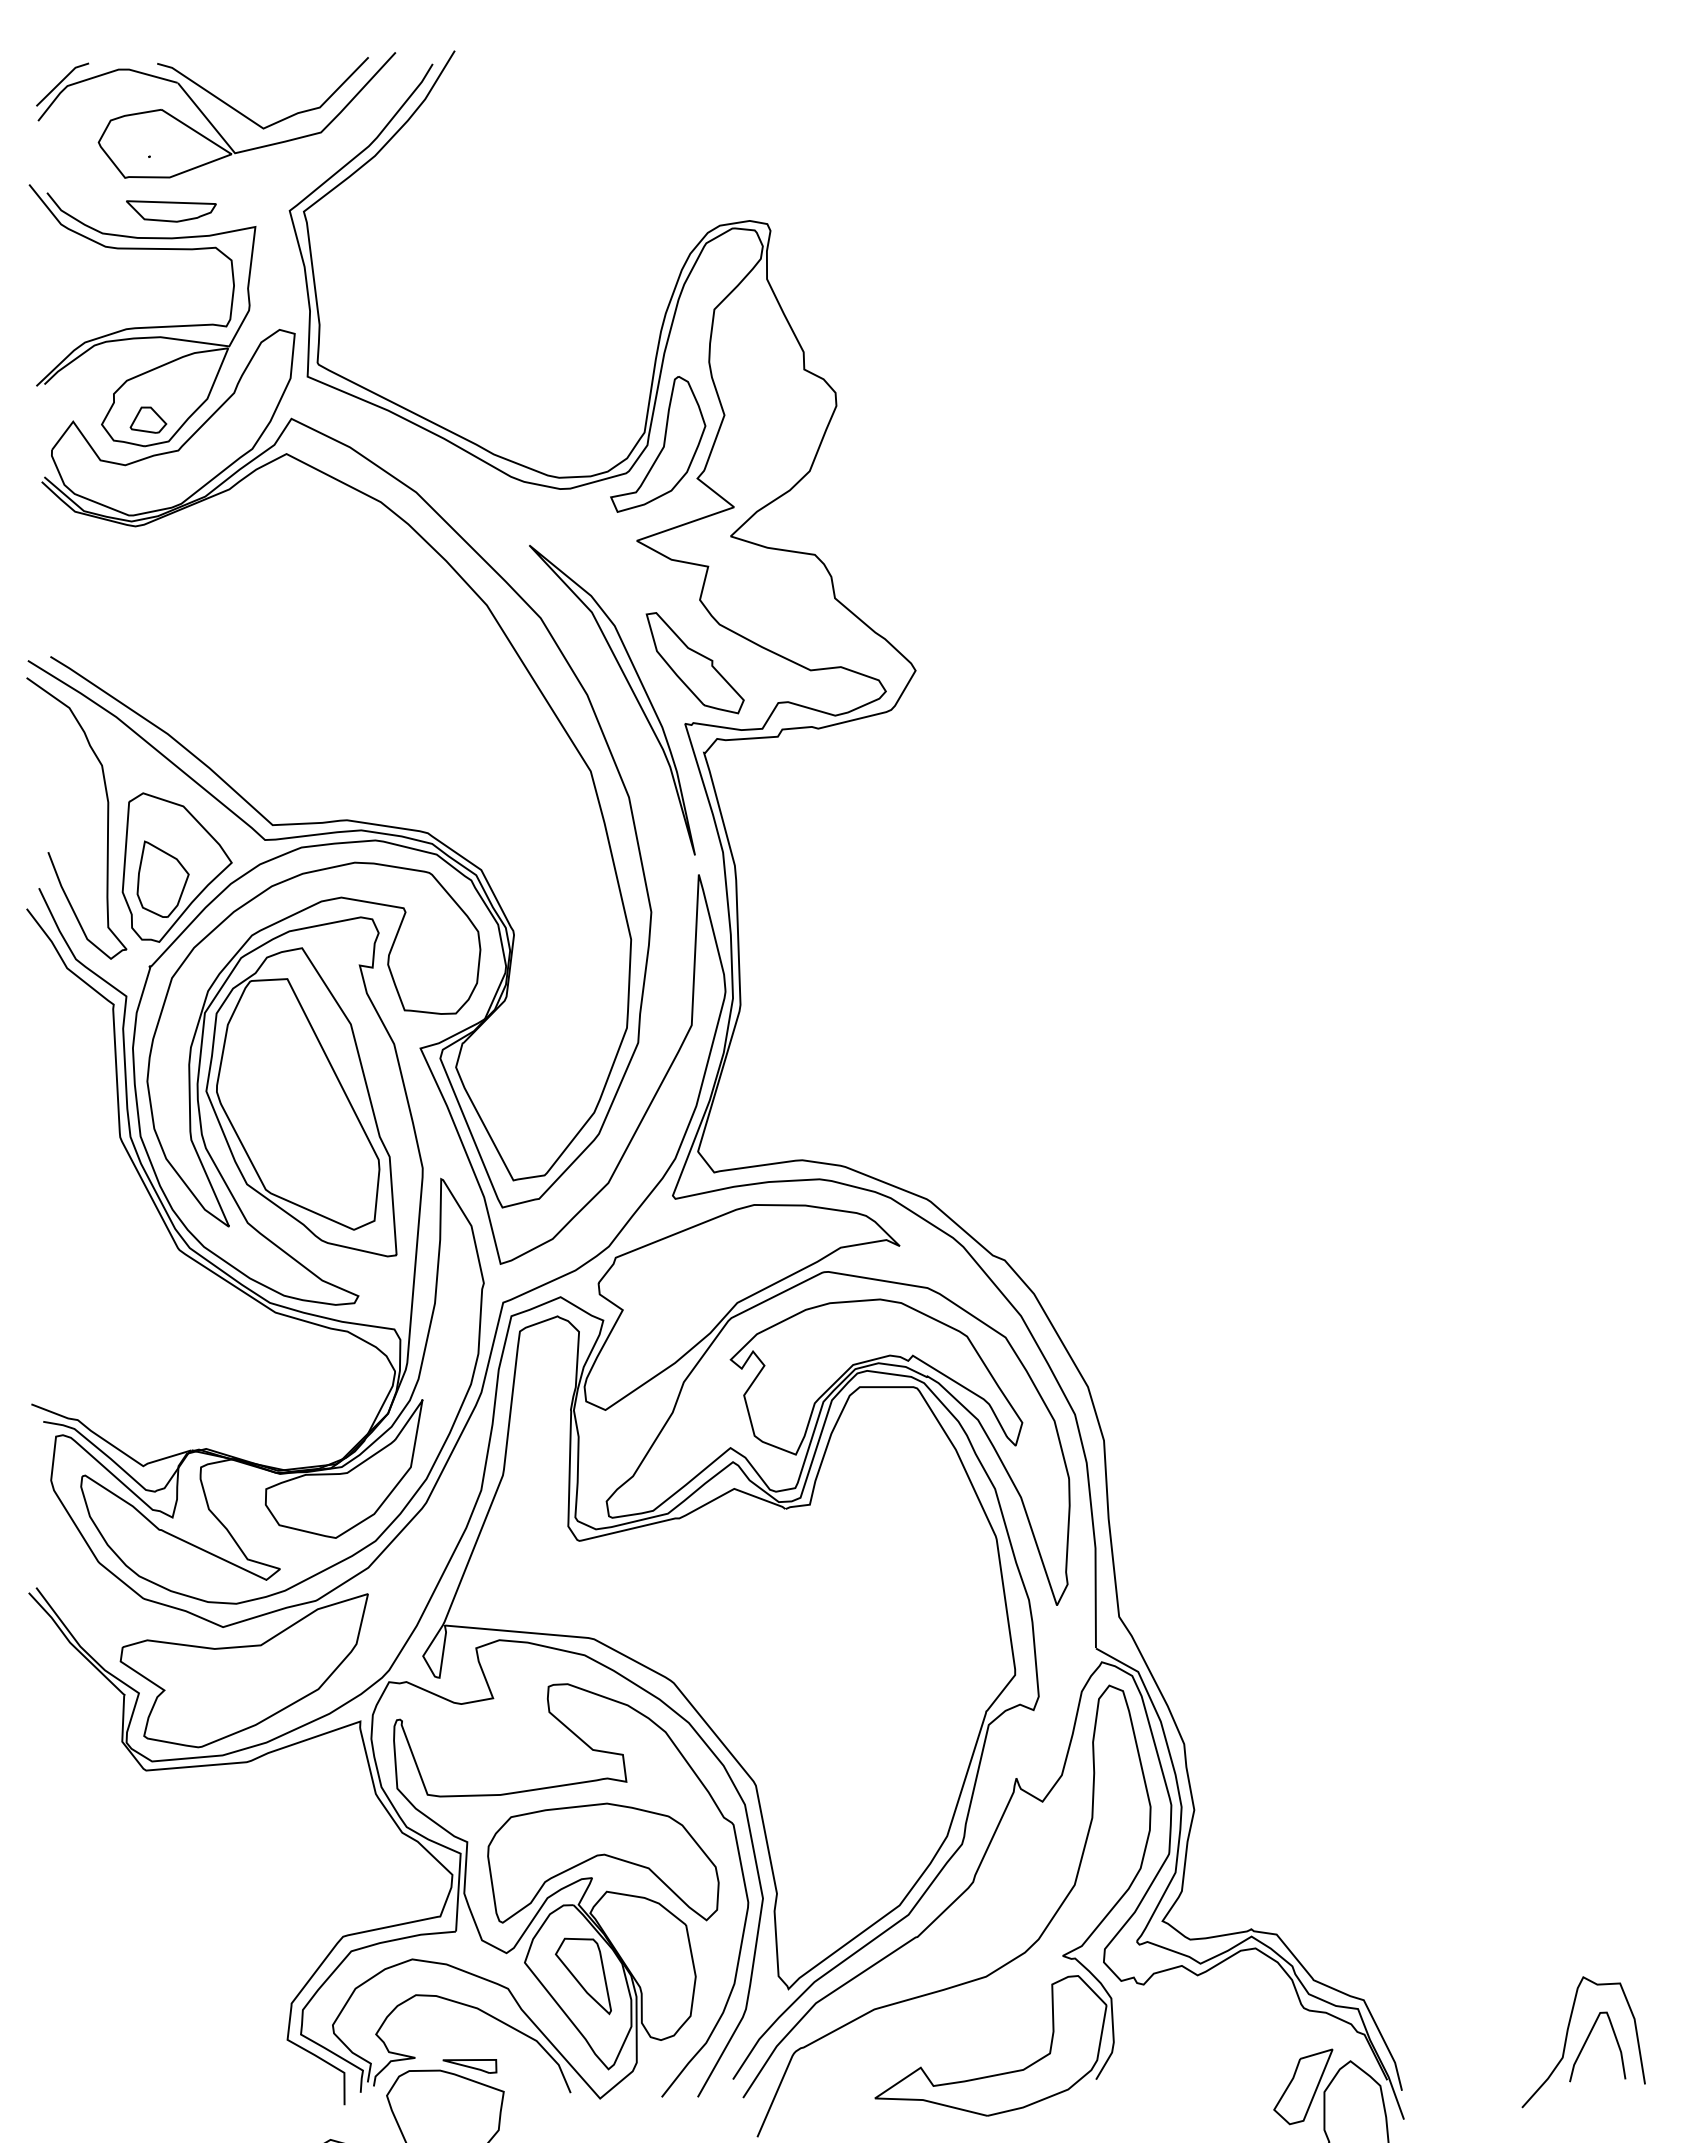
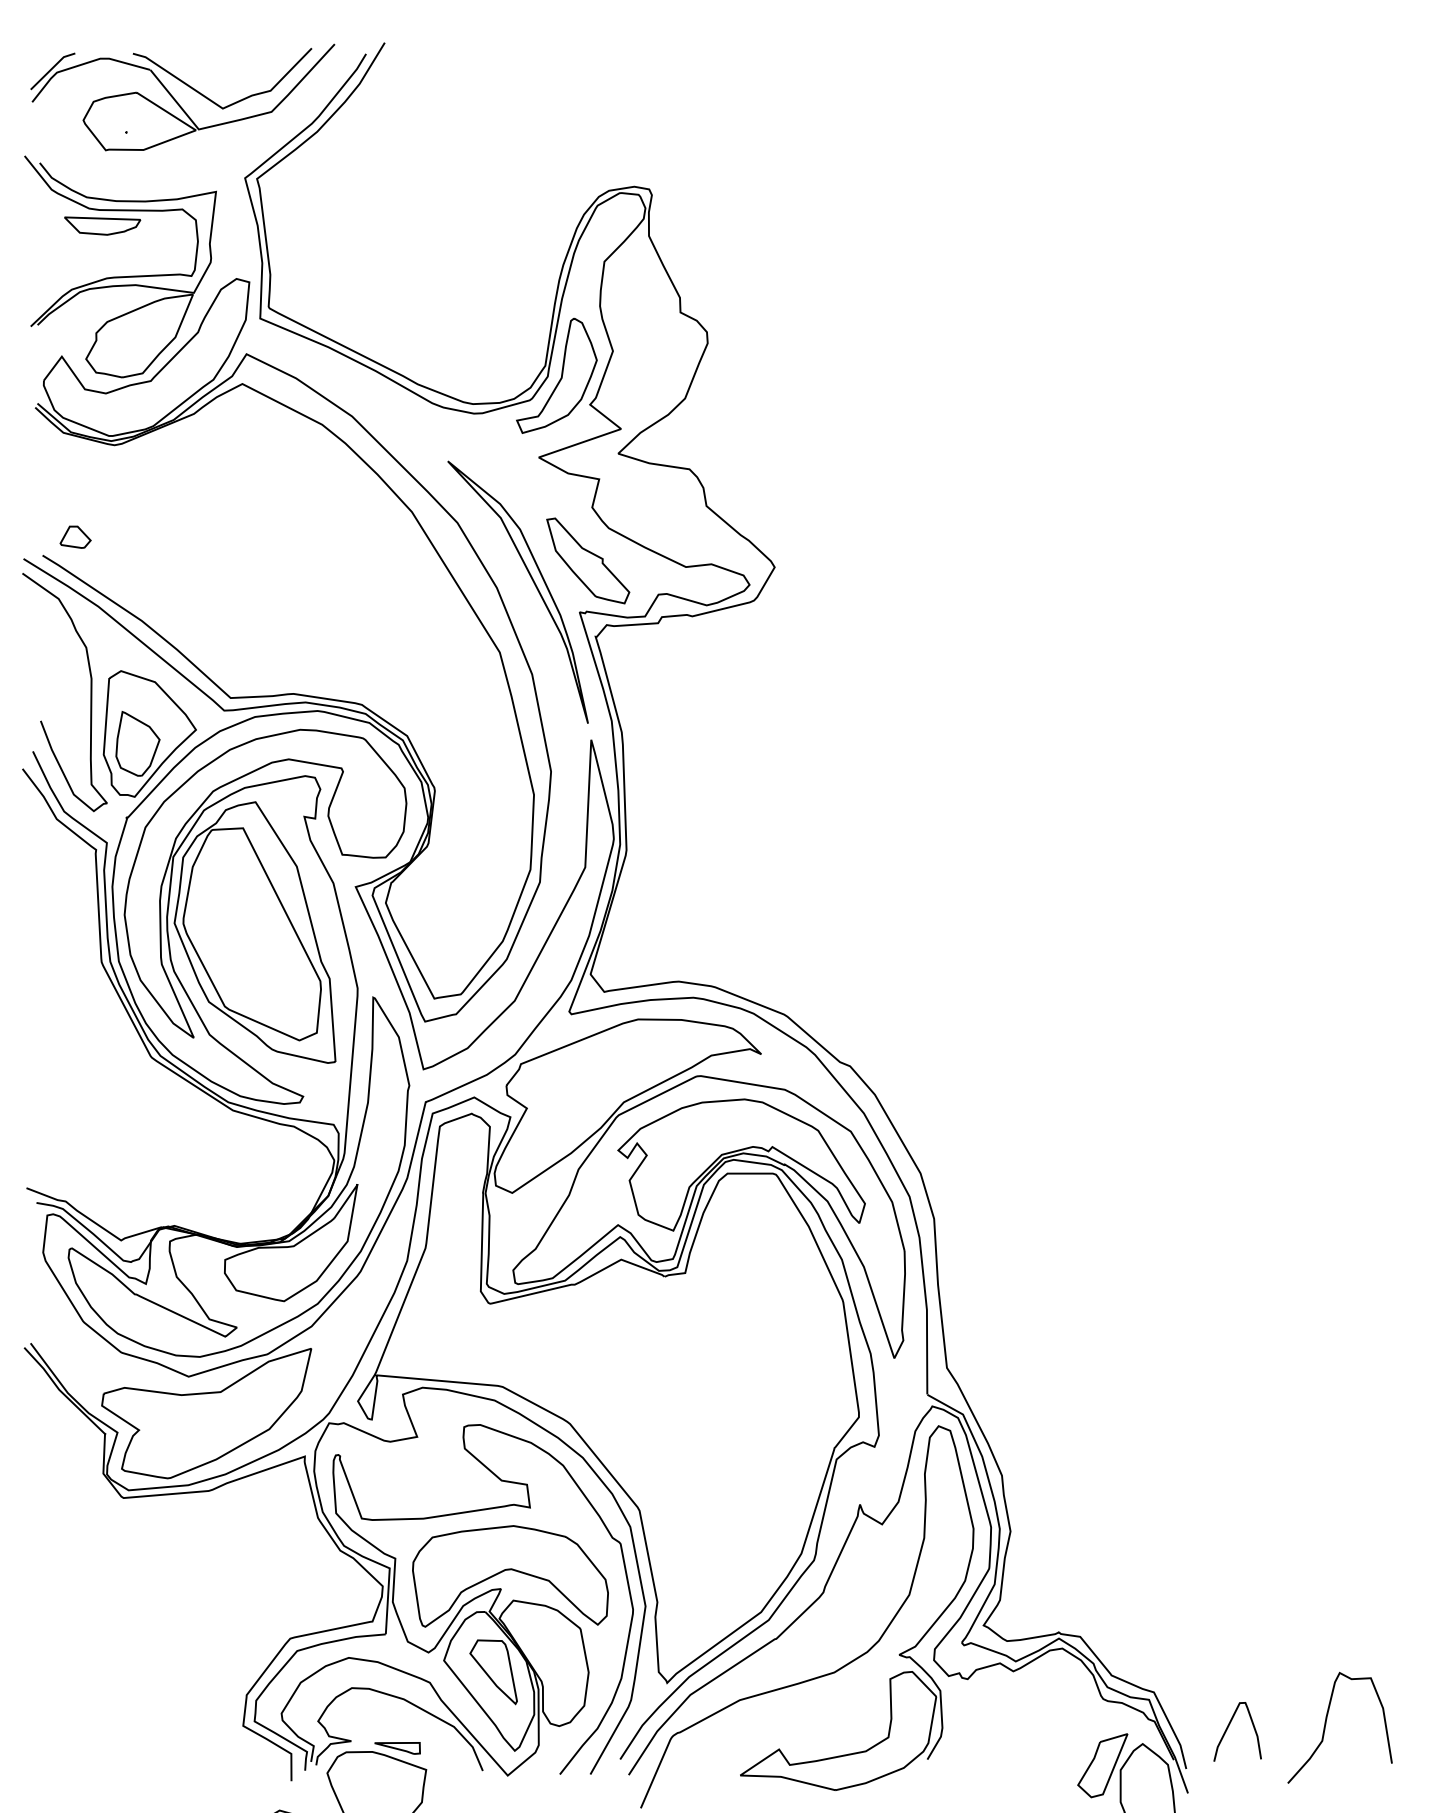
part: (171, 211) -> (102, 226), moved
part: (148, 419) -> (75, 536), moved
curve: (1587, 2040) -> (1229, 1726), moved

